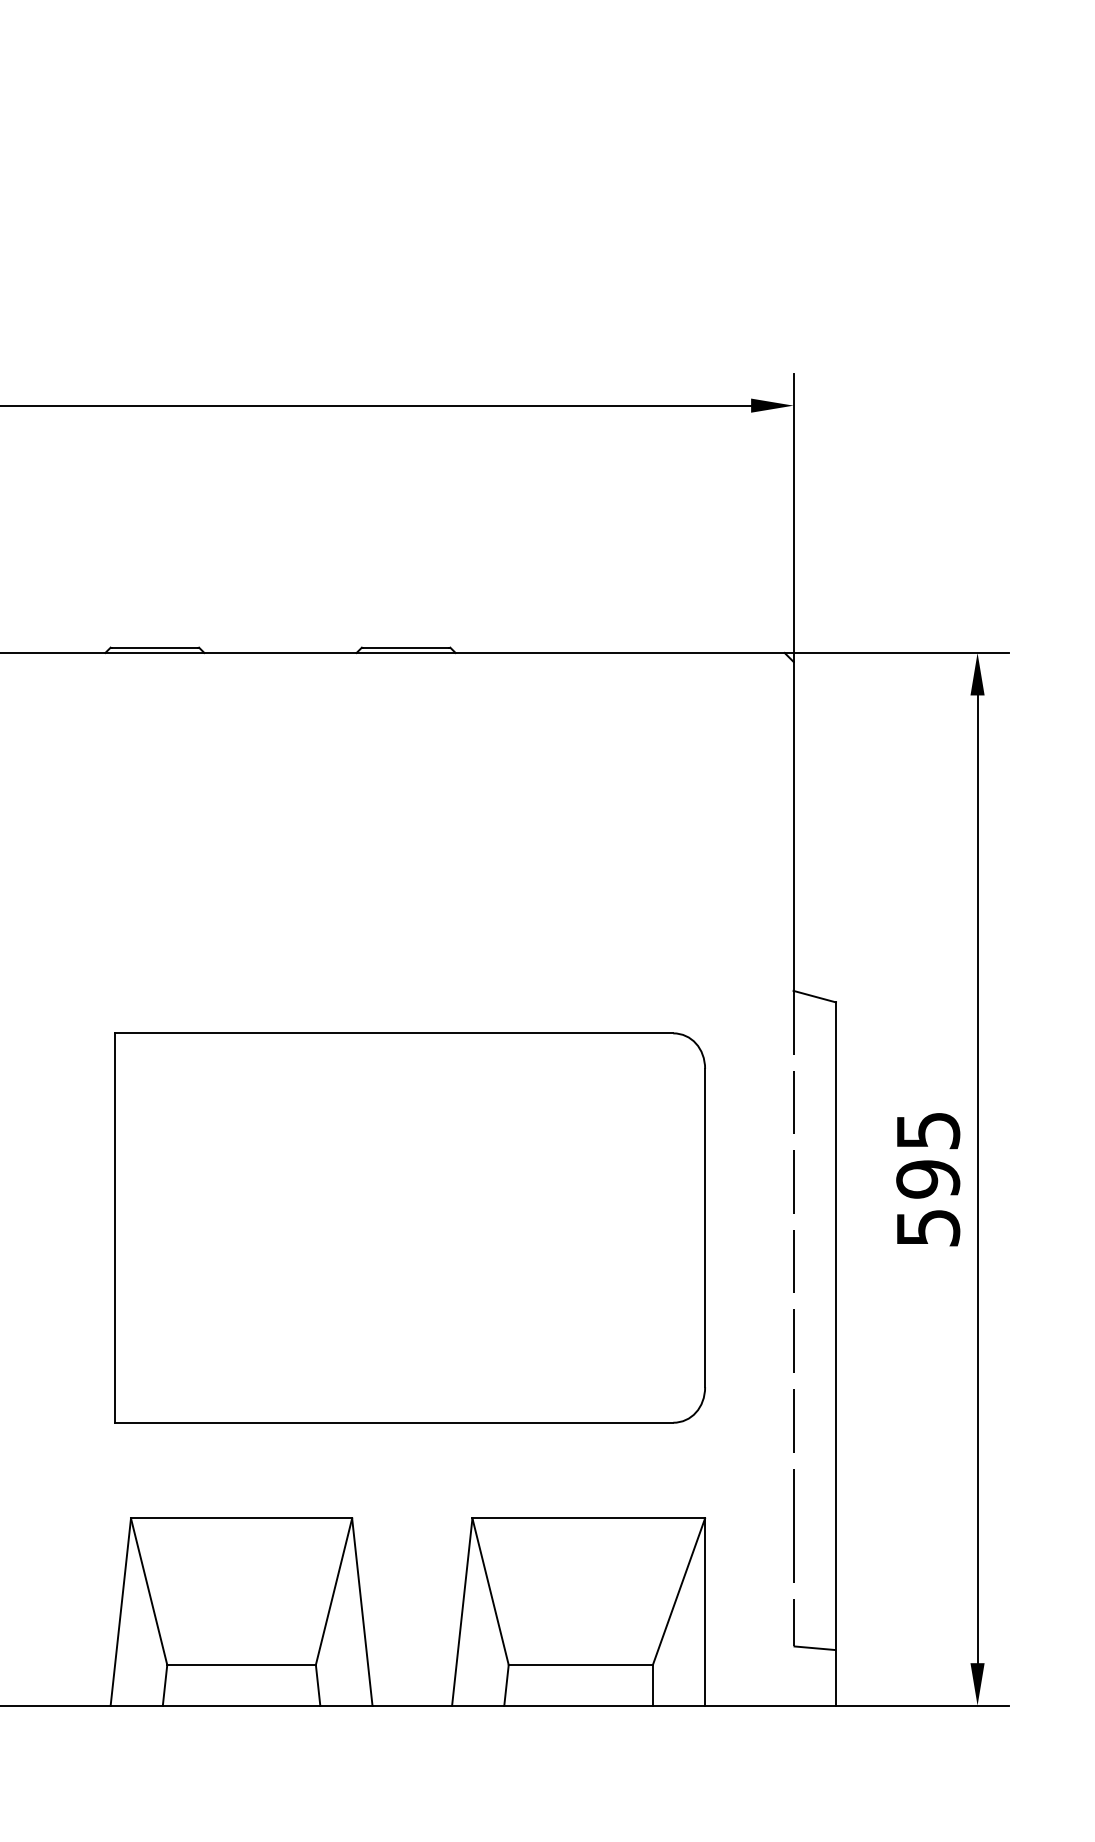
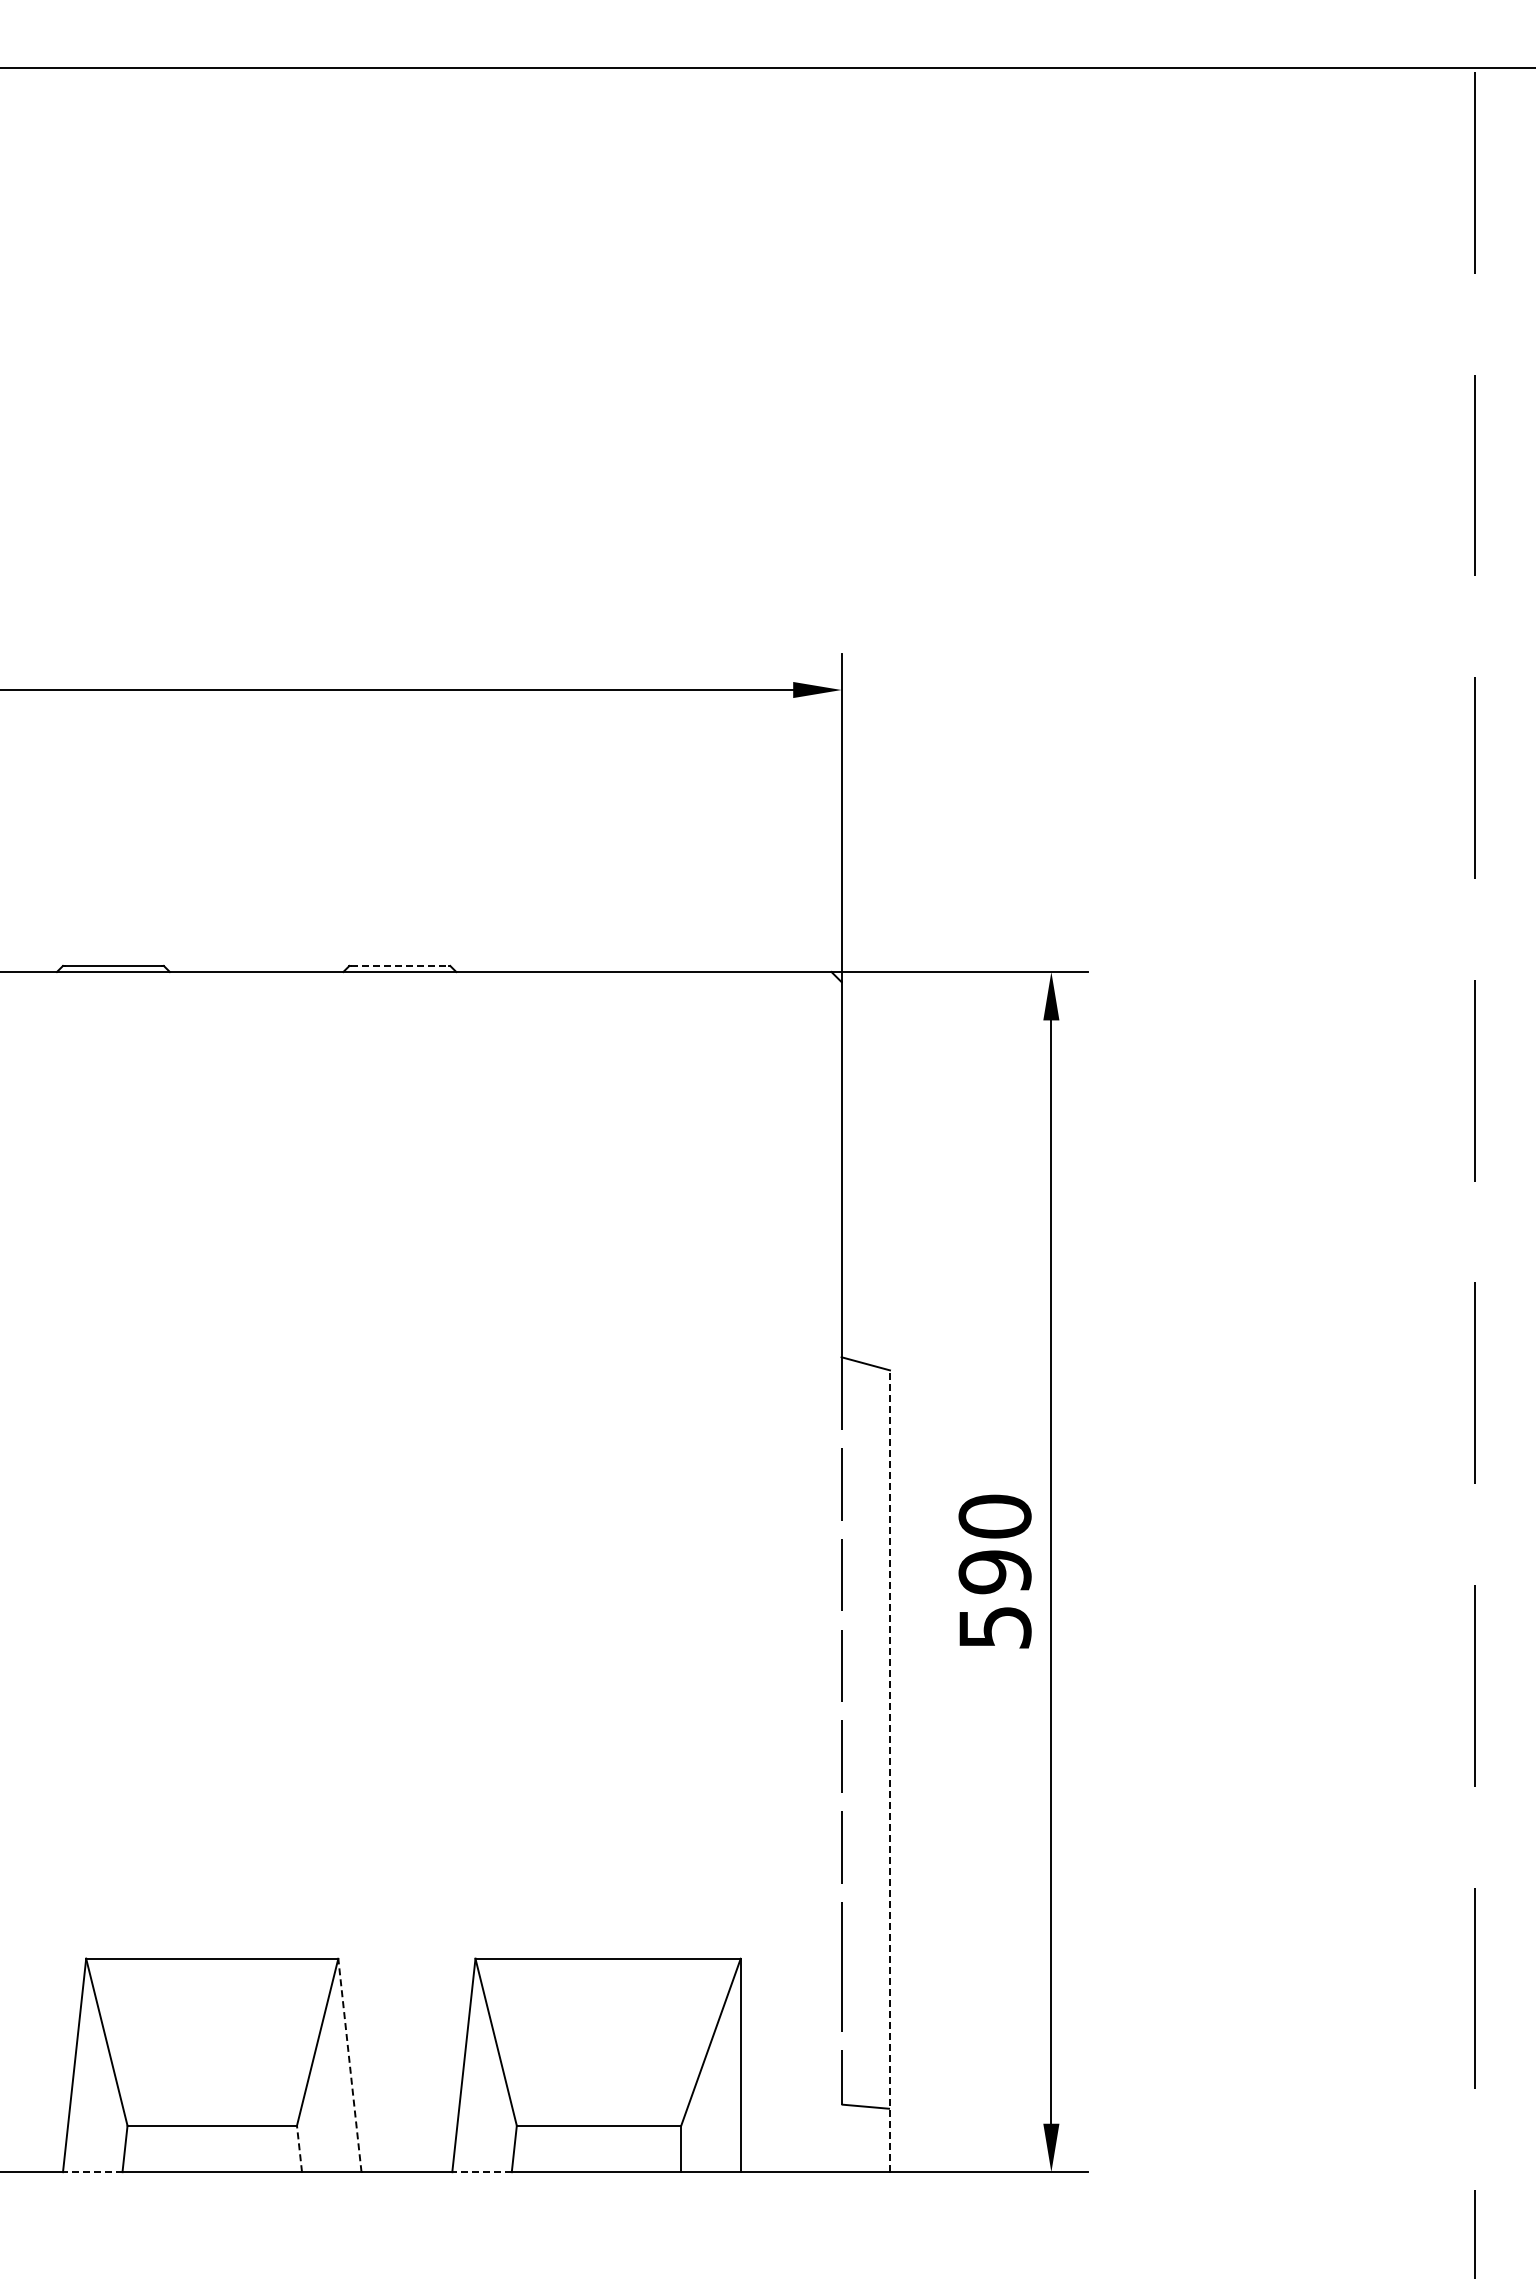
line: (405, 647) -> (399, 965), solid -> dashed
text: (927, 1130) -> (994, 1516), 595 -> 590
part: (410, 1227) -> (404, 1627), removed
line: (836, 1354) -> (890, 1771), solid -> dashed
line: (361, 1611) -> (349, 2064), solid -> dashed
line: (318, 1684) -> (299, 2148), solid -> dashed
line: (136, 1705) -> (92, 2172), solid -> dashed
line: (478, 1705) -> (482, 2172), solid -> dashed

